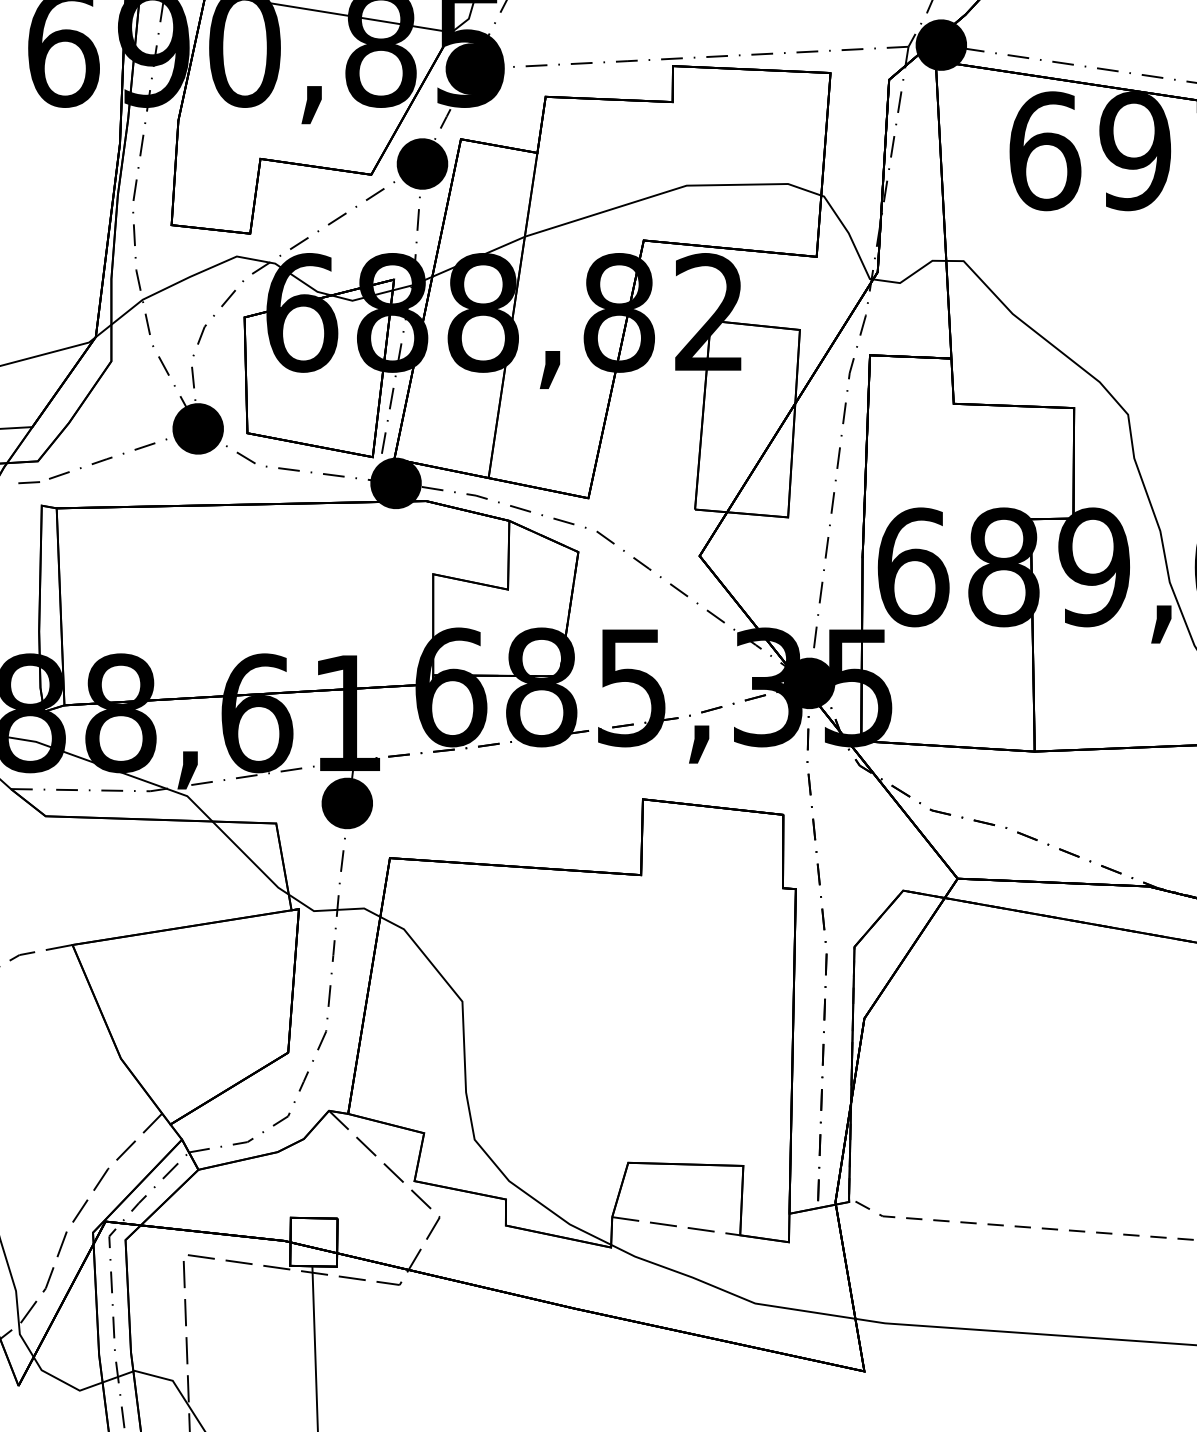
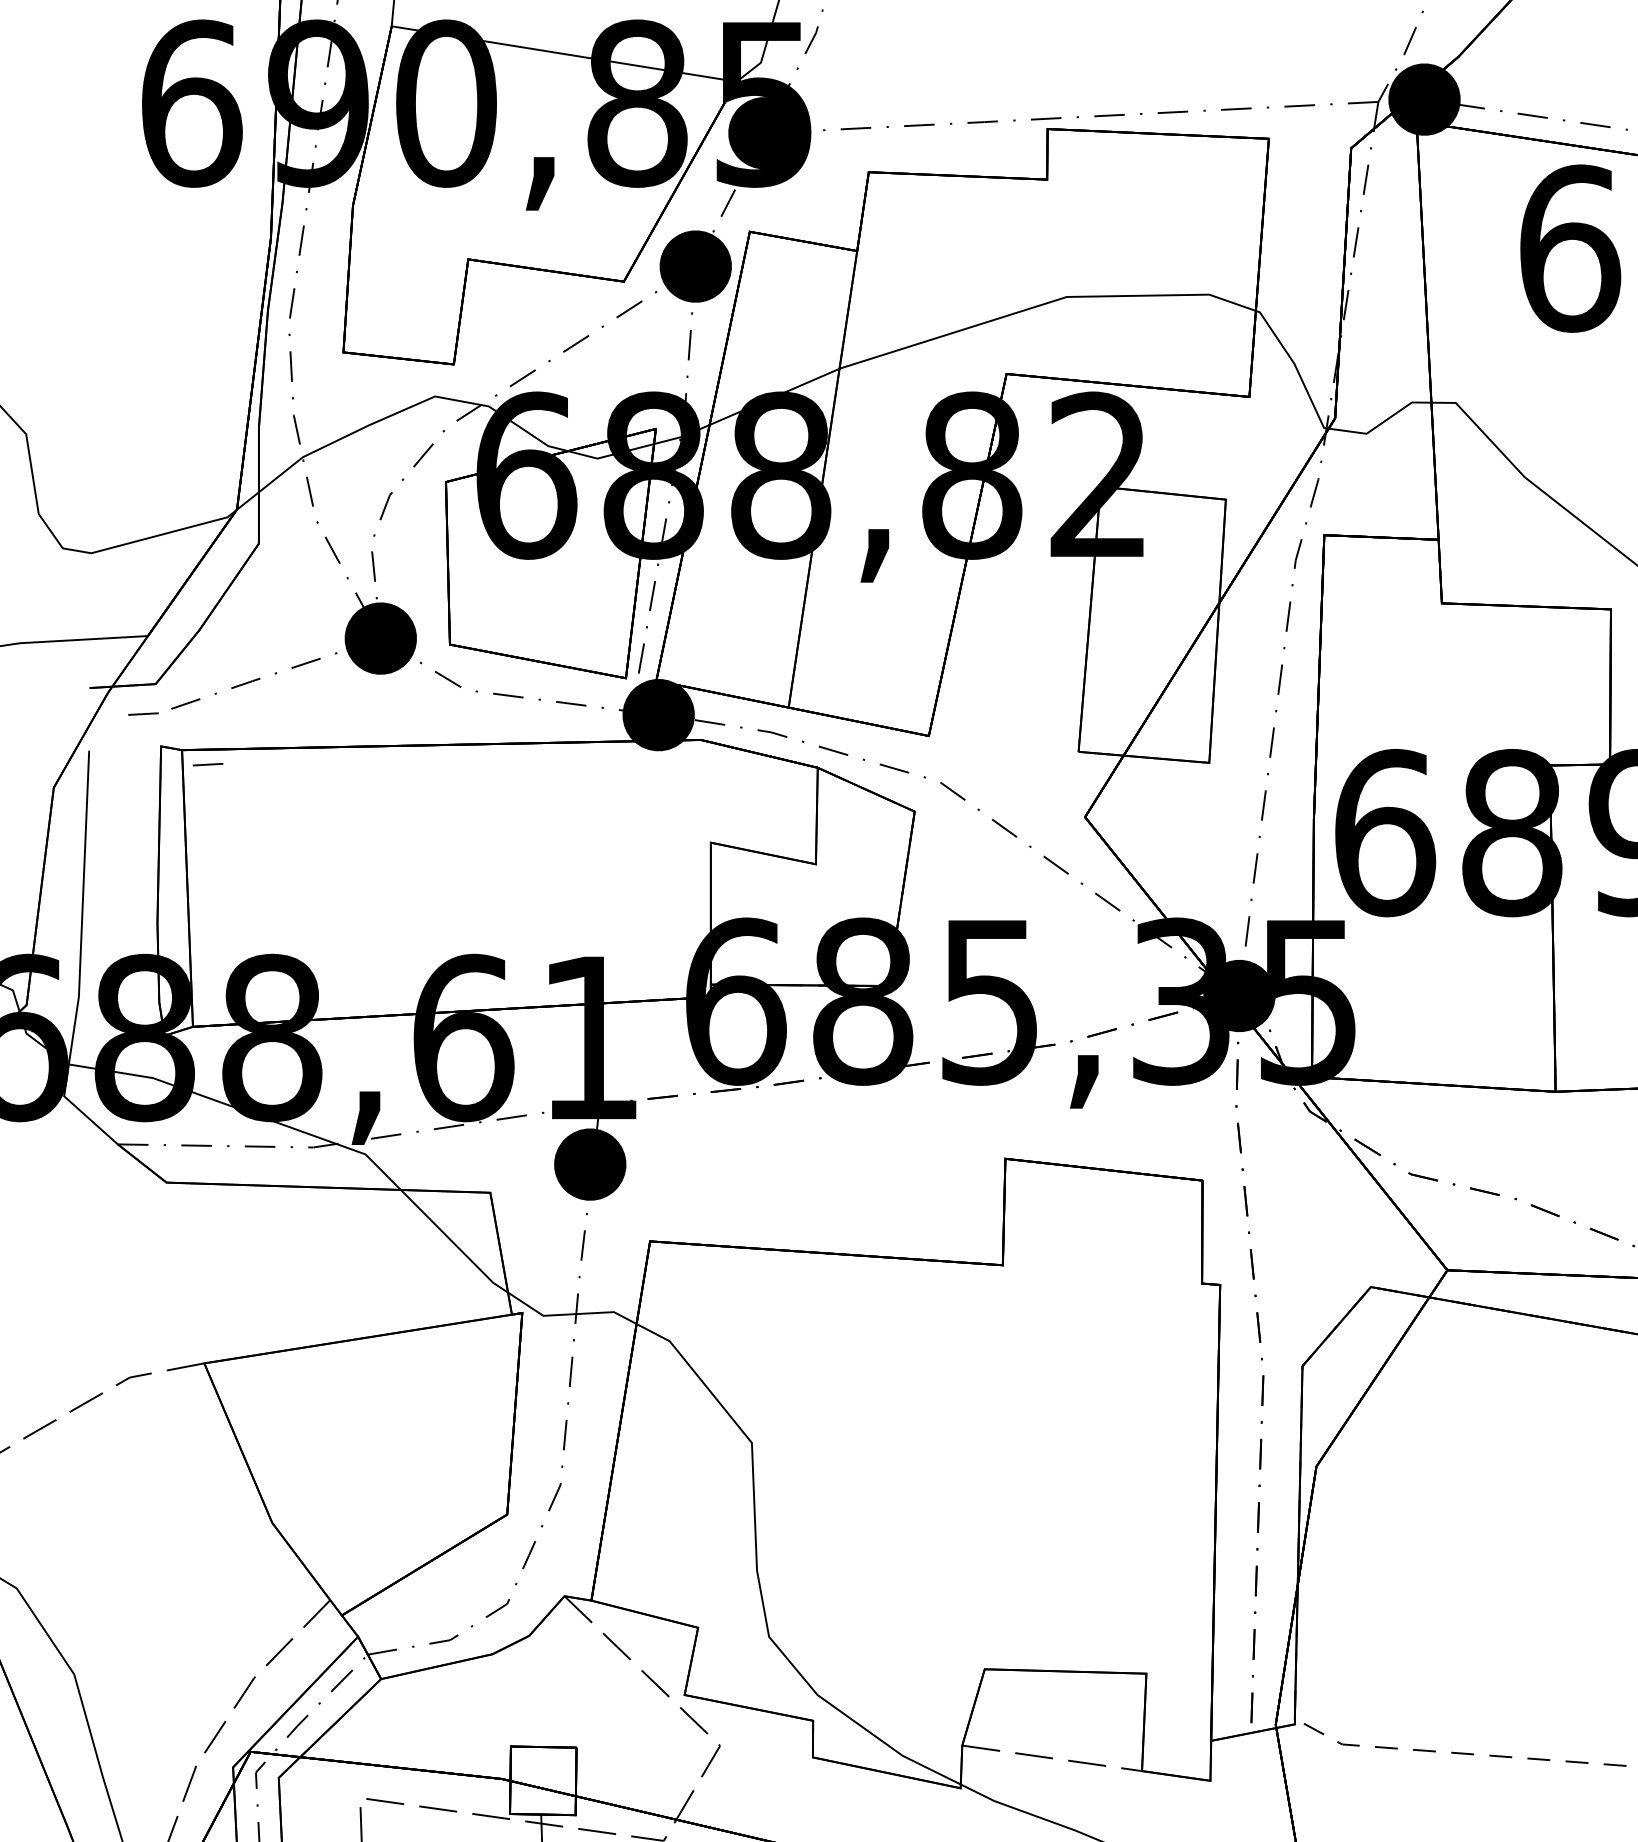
line: (75, 518) -> (208, 764), added

